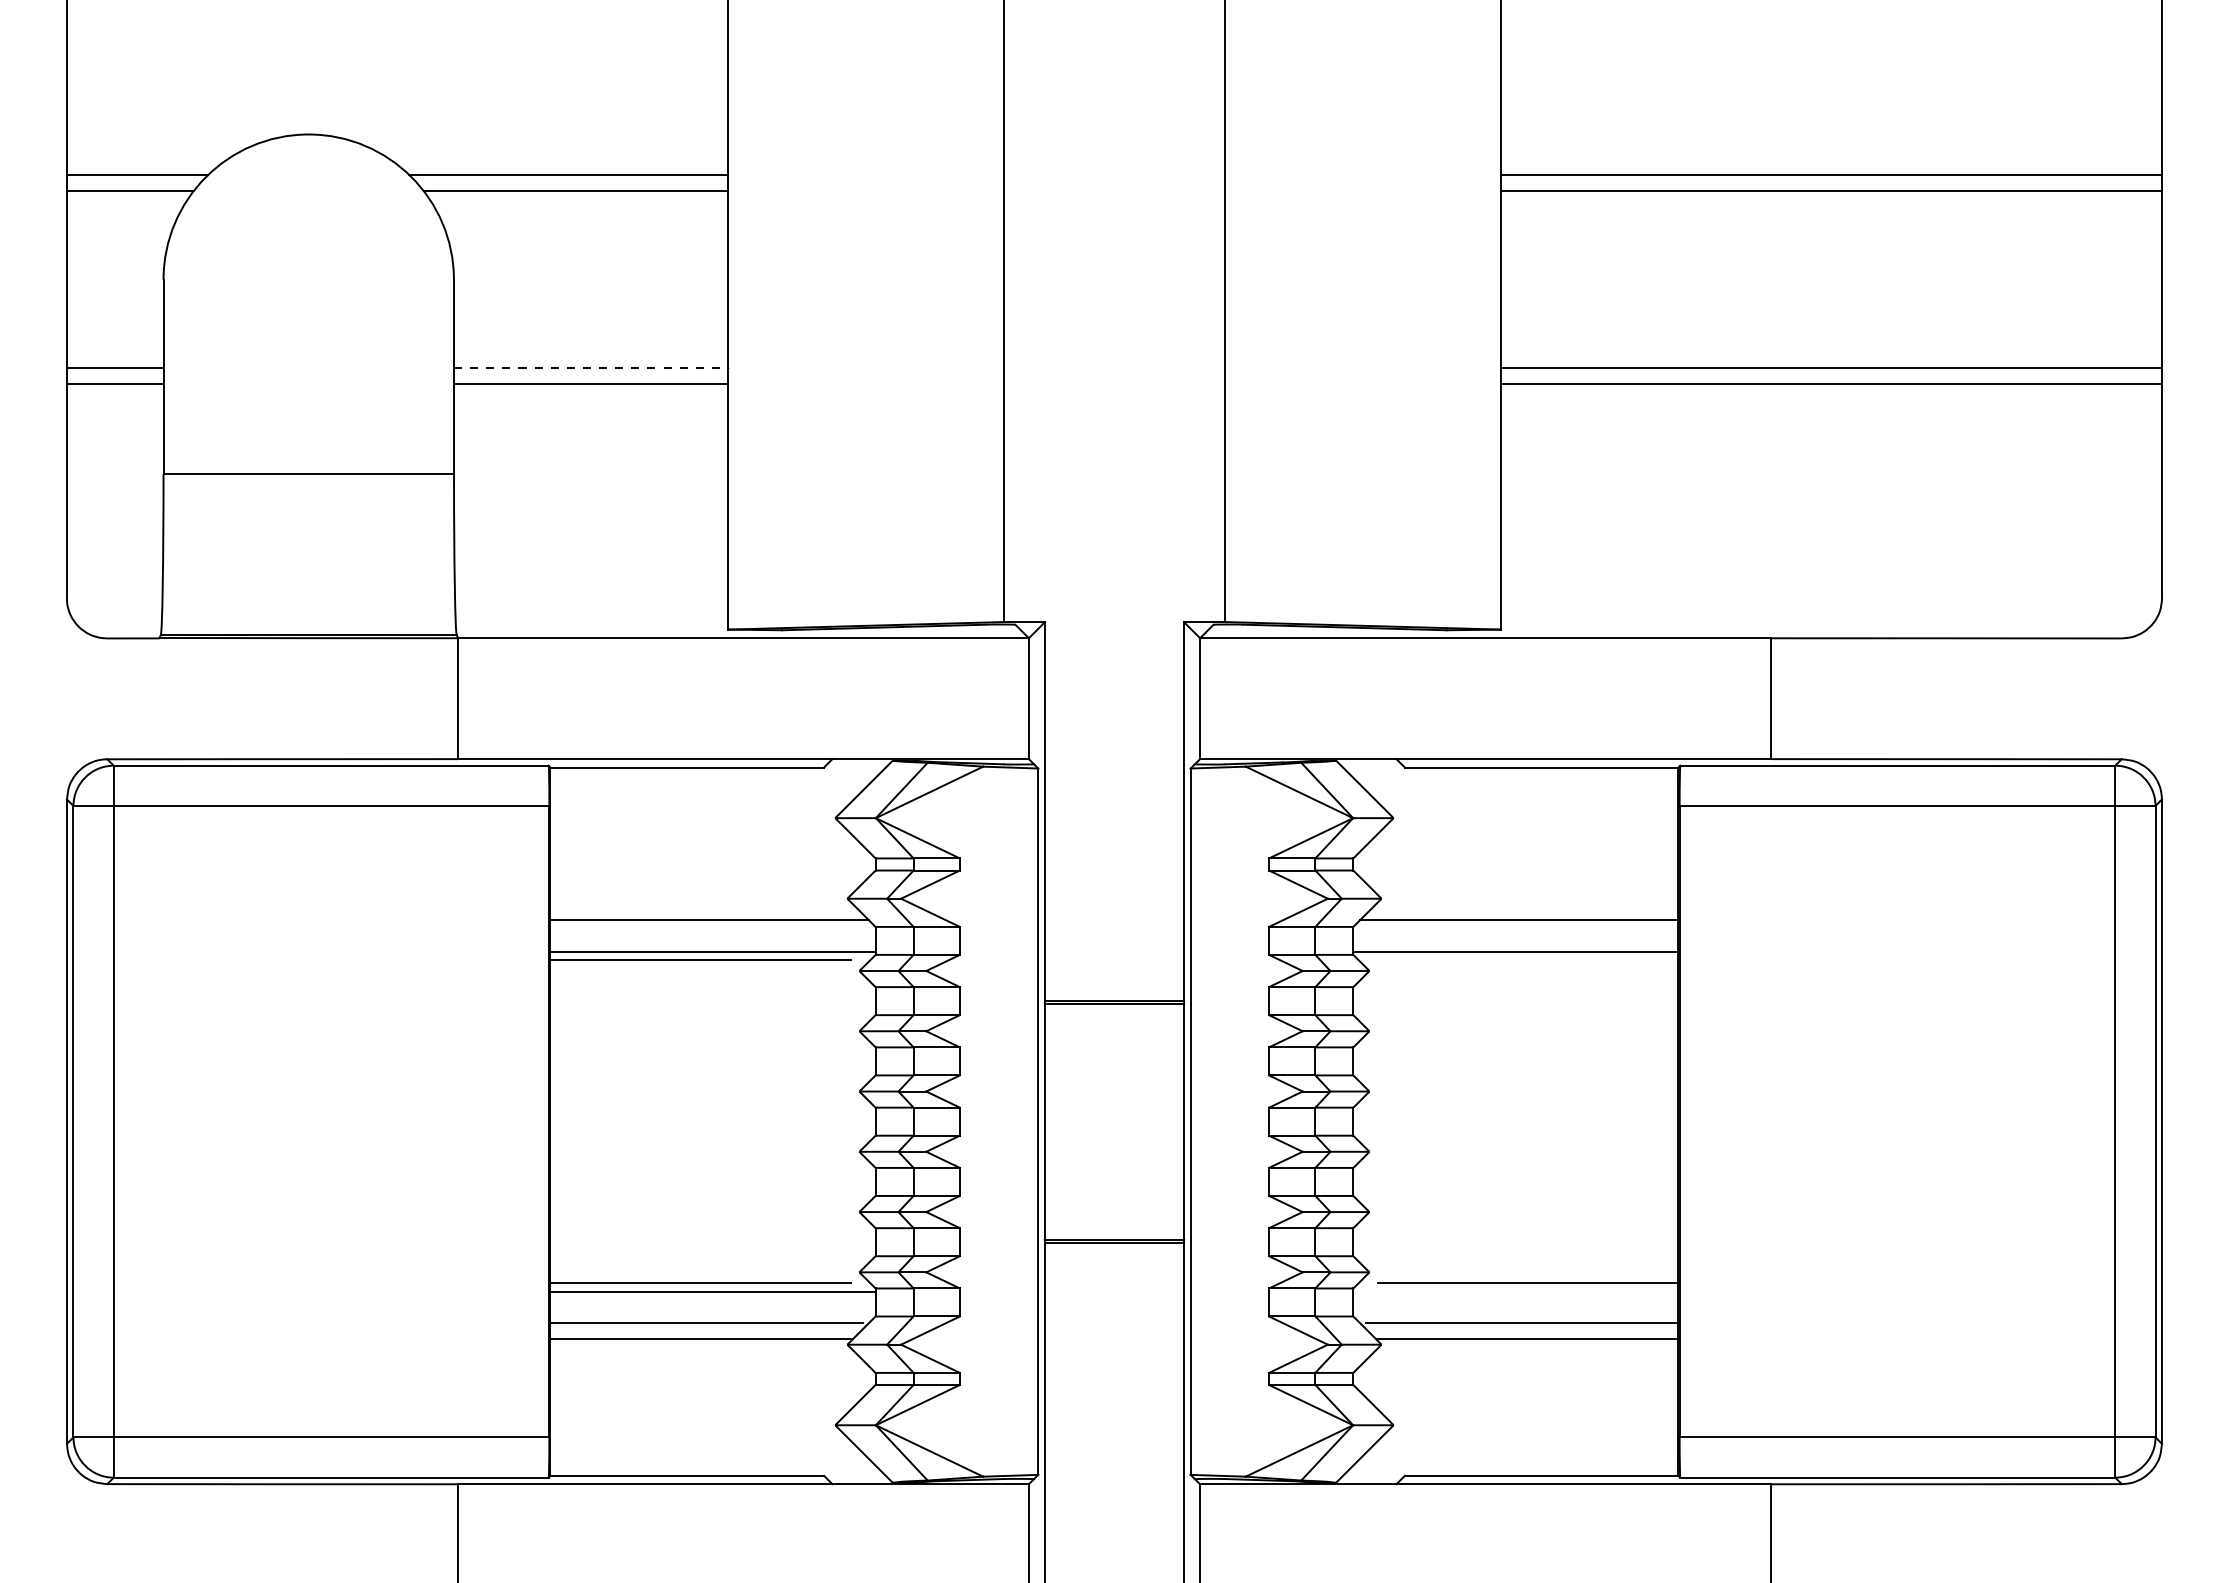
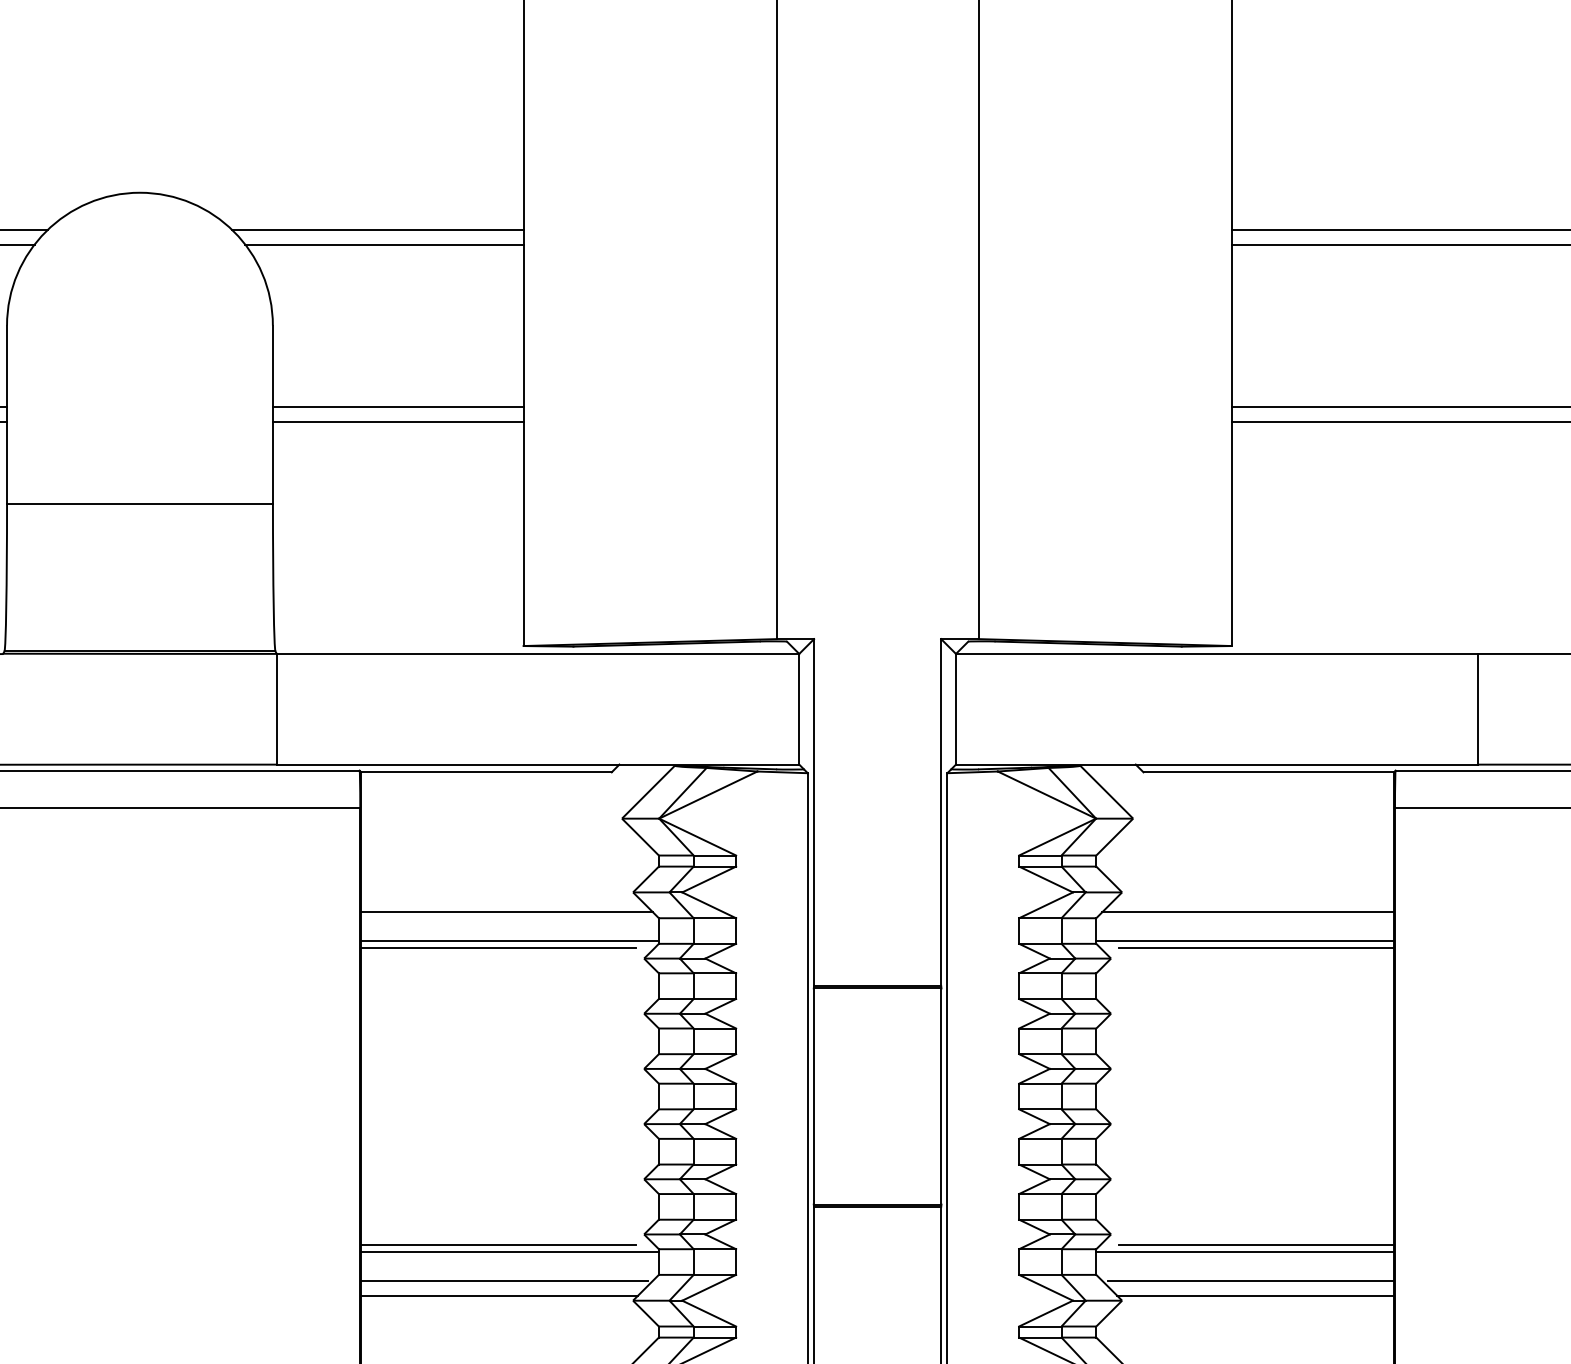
line: (590, 368) -> (397, 406), dashed -> solid
line: (1528, 959) -> (1256, 948), added
line: (1515, 1291) -> (1244, 1251), added

